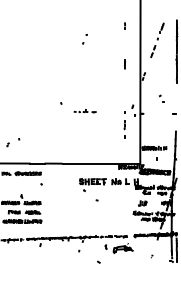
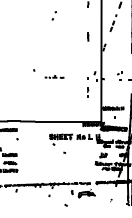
part: (161, 98) -> (119, 76), moved
part: (124, 128) -> (87, 91), size x0.62

